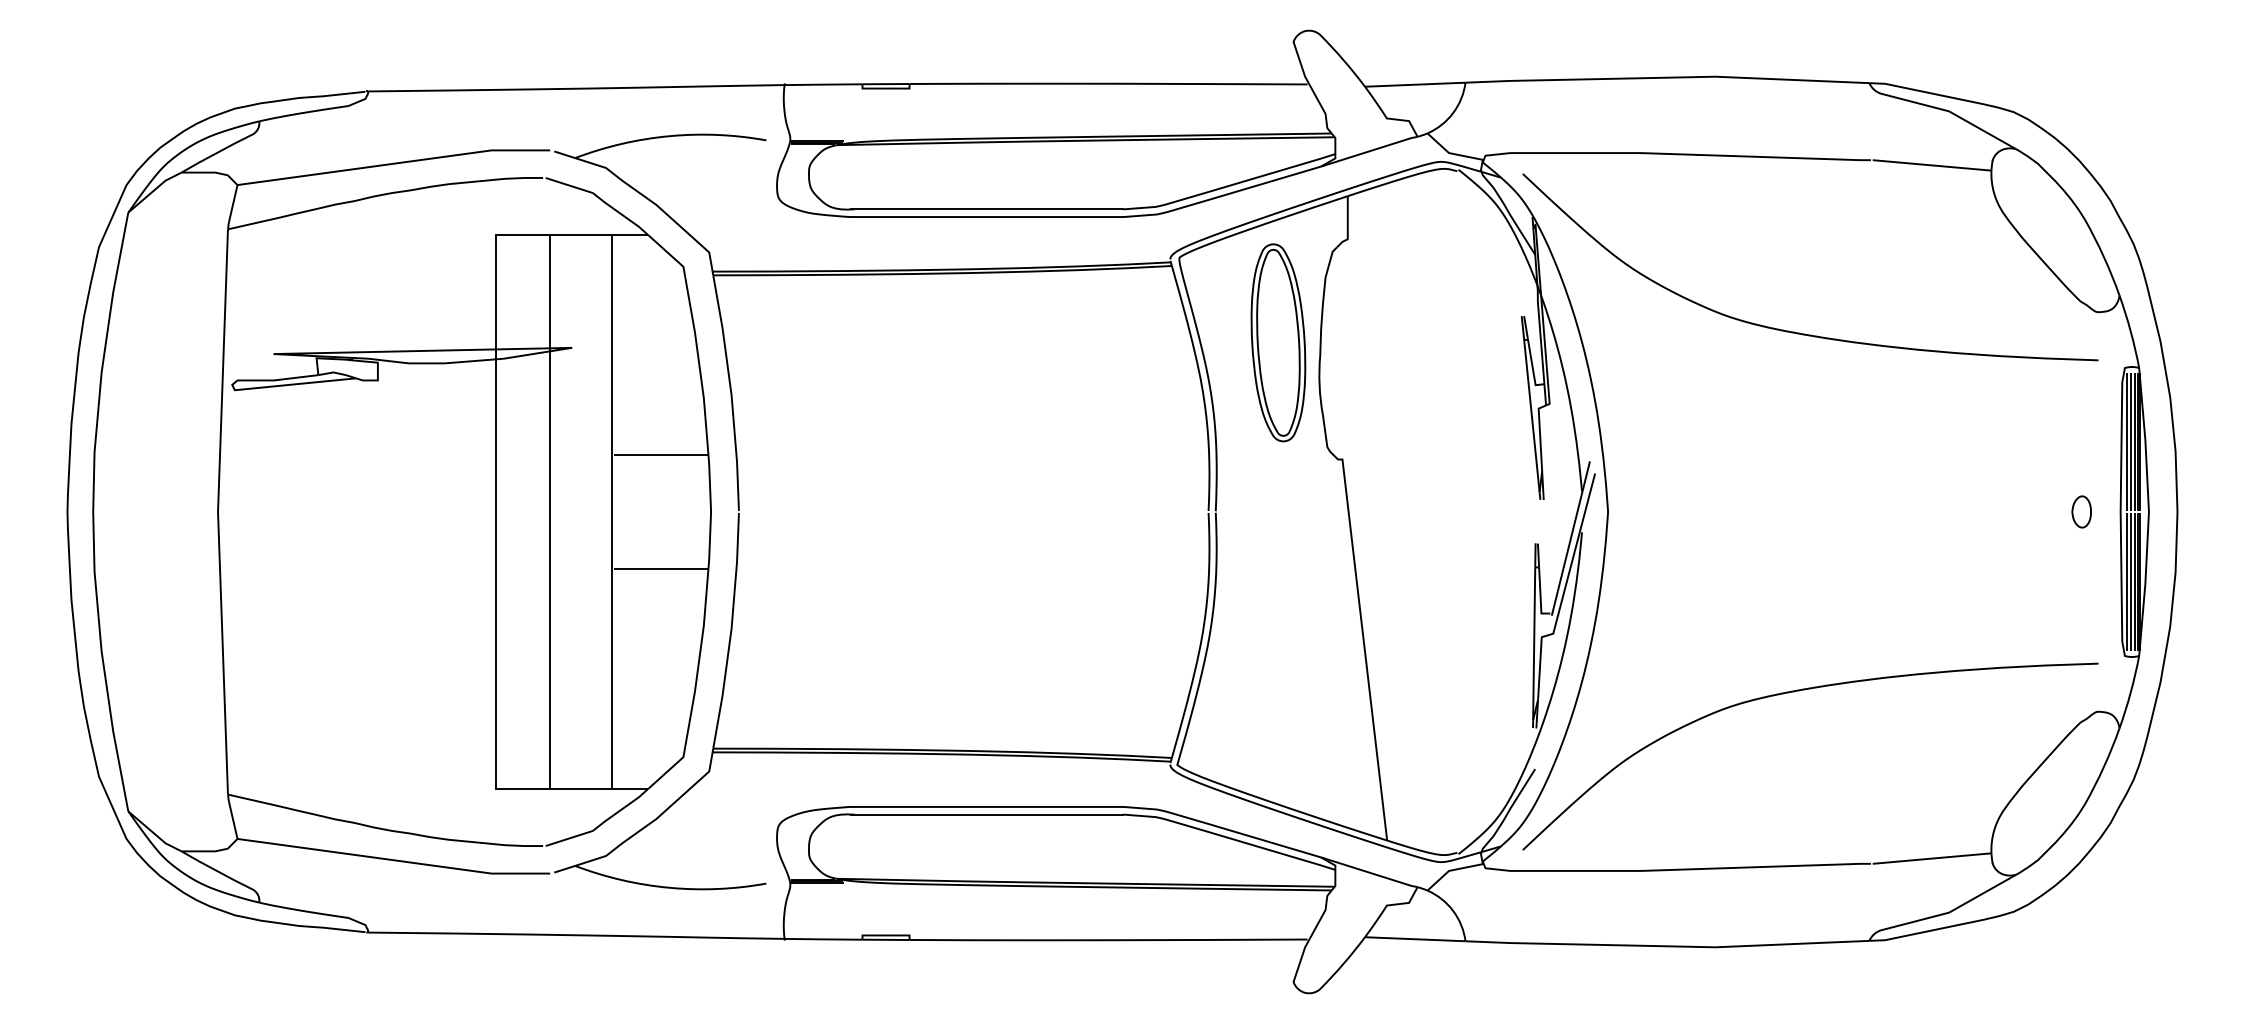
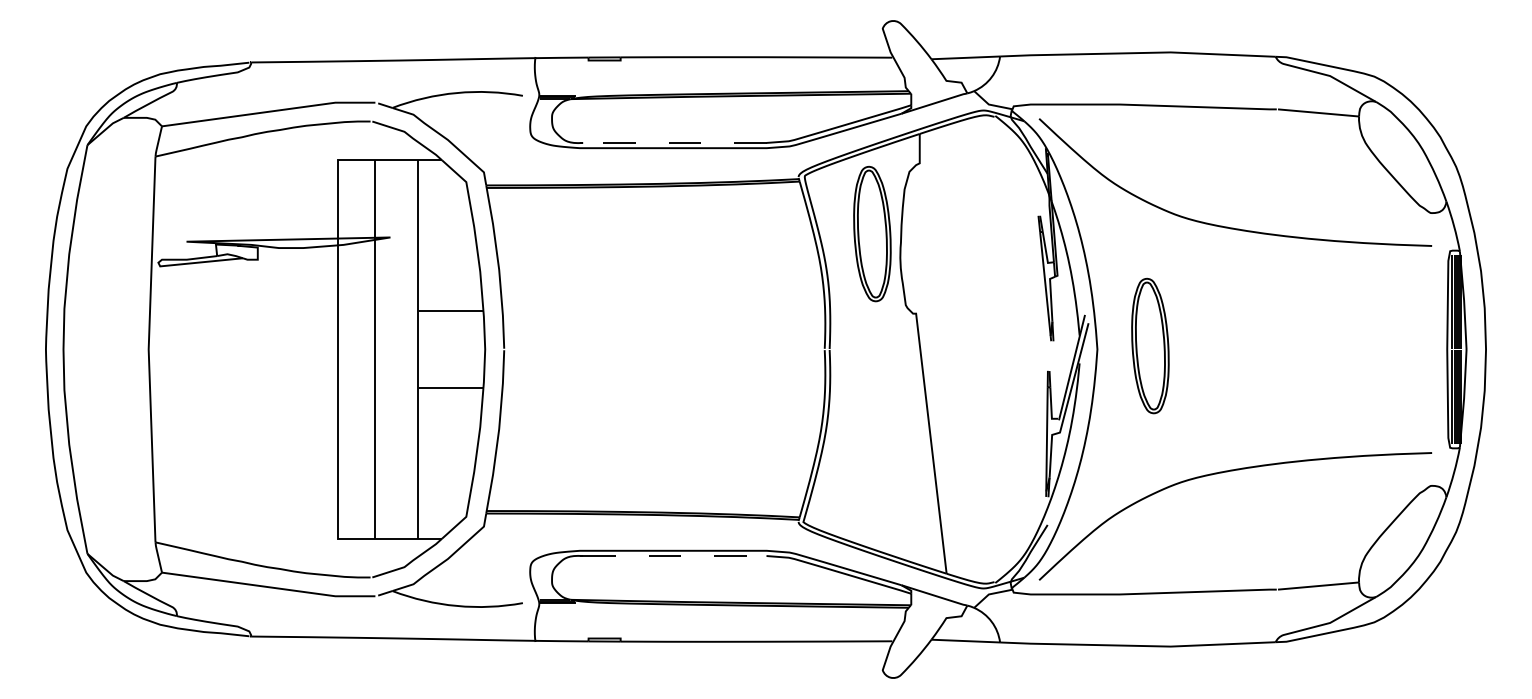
line: (988, 208) -> (674, 142), solid -> dashed
part: (1685, 506) -> (1150, 345), added
part: (2081, 512) -> (1420, 349), removed
line: (988, 815) -> (674, 556), solid -> dashed

